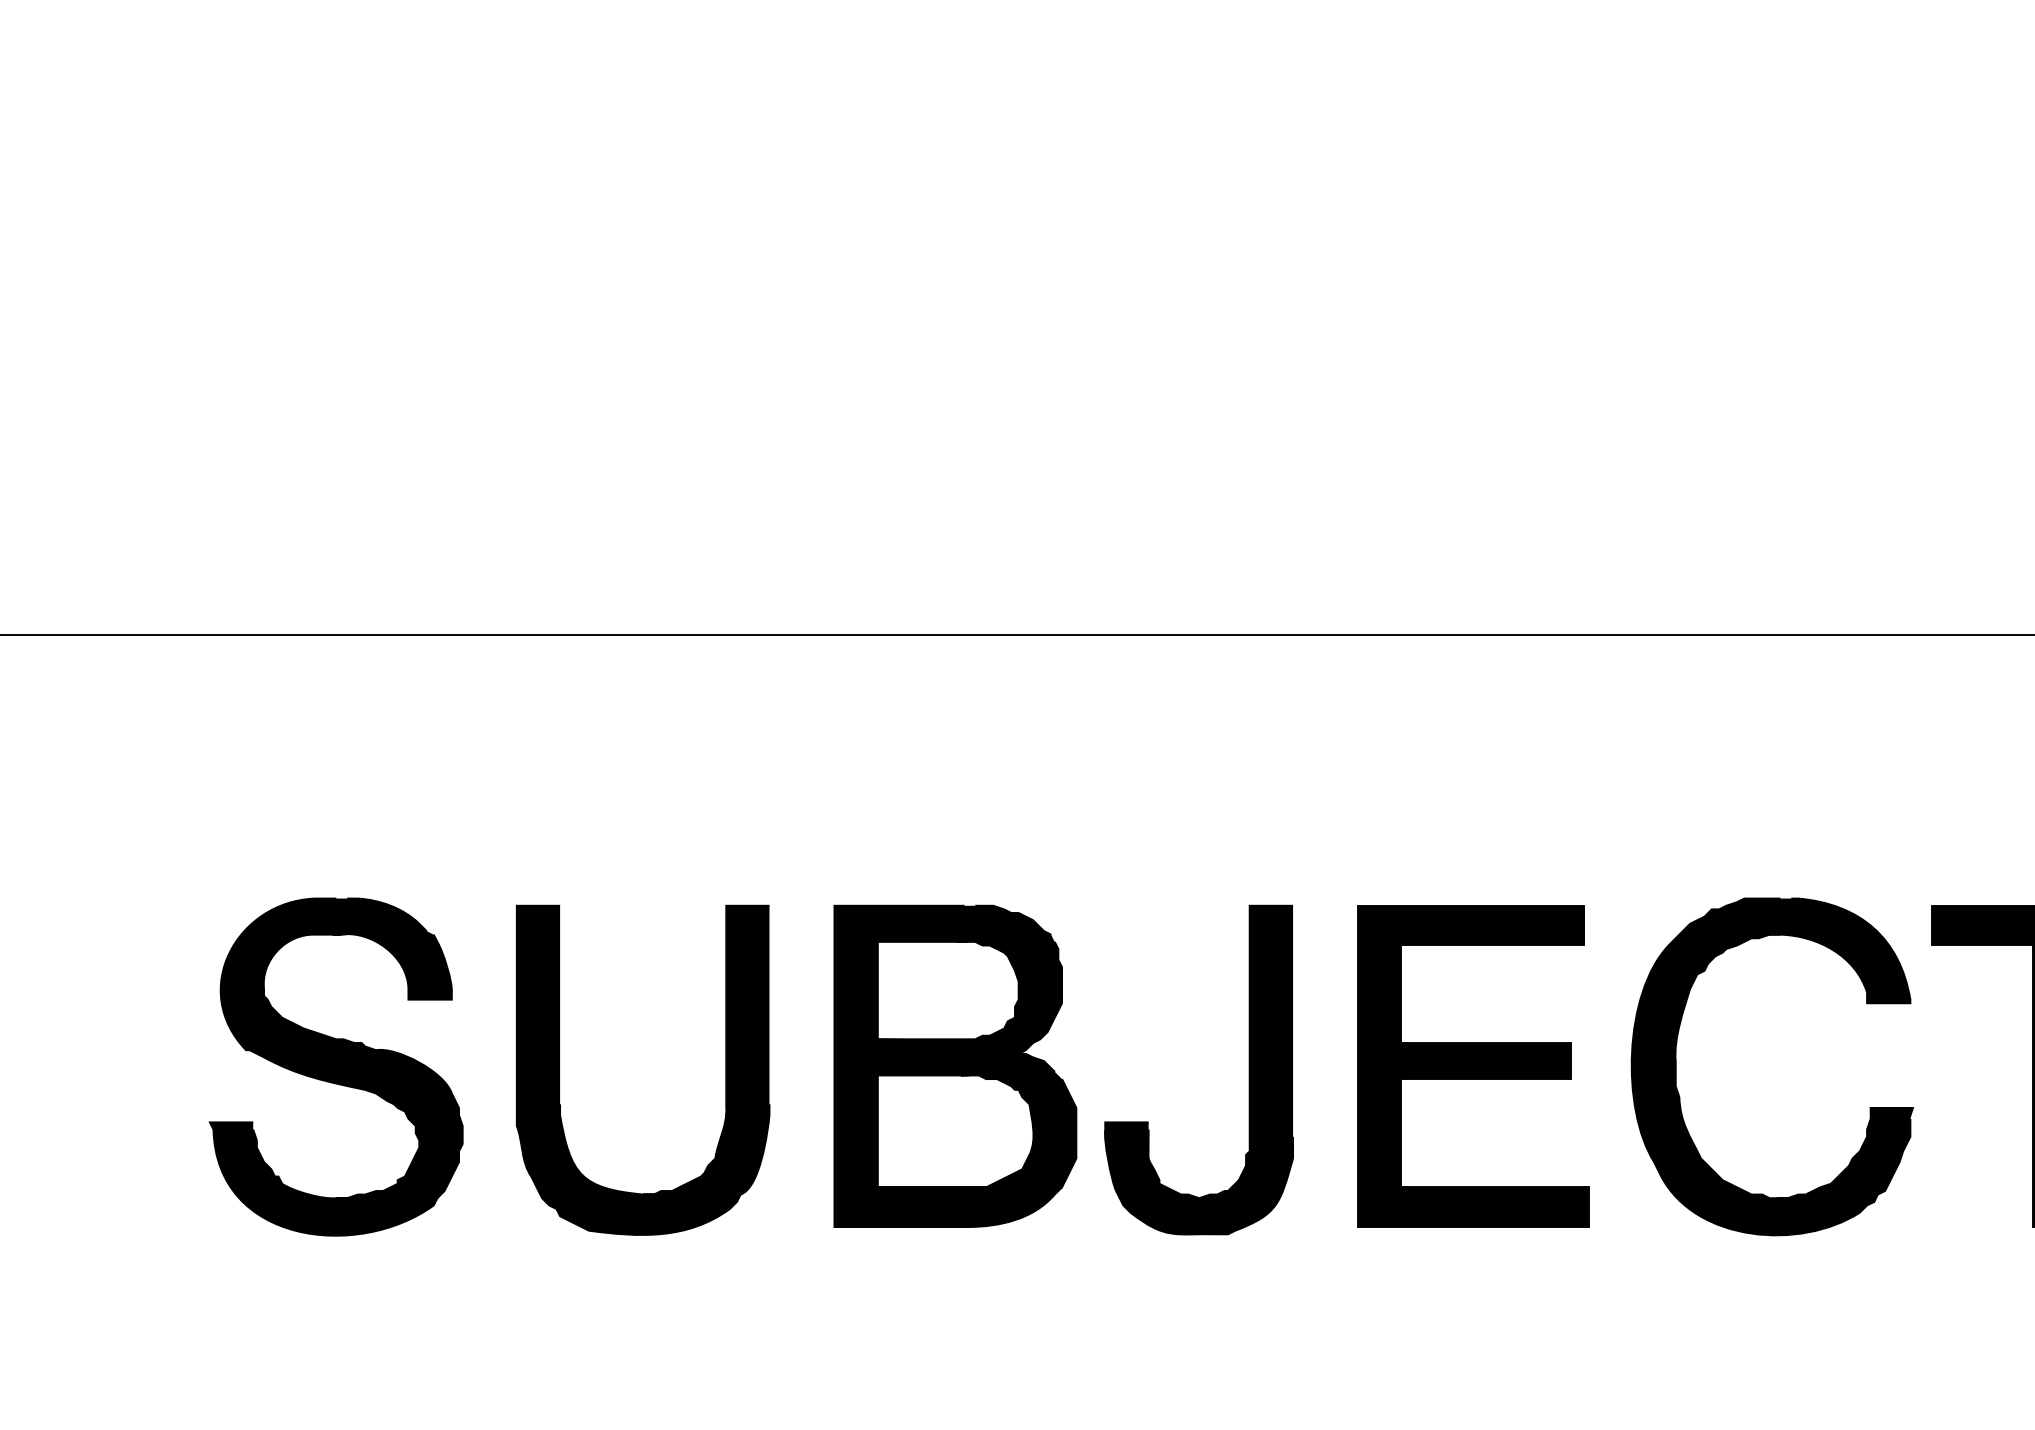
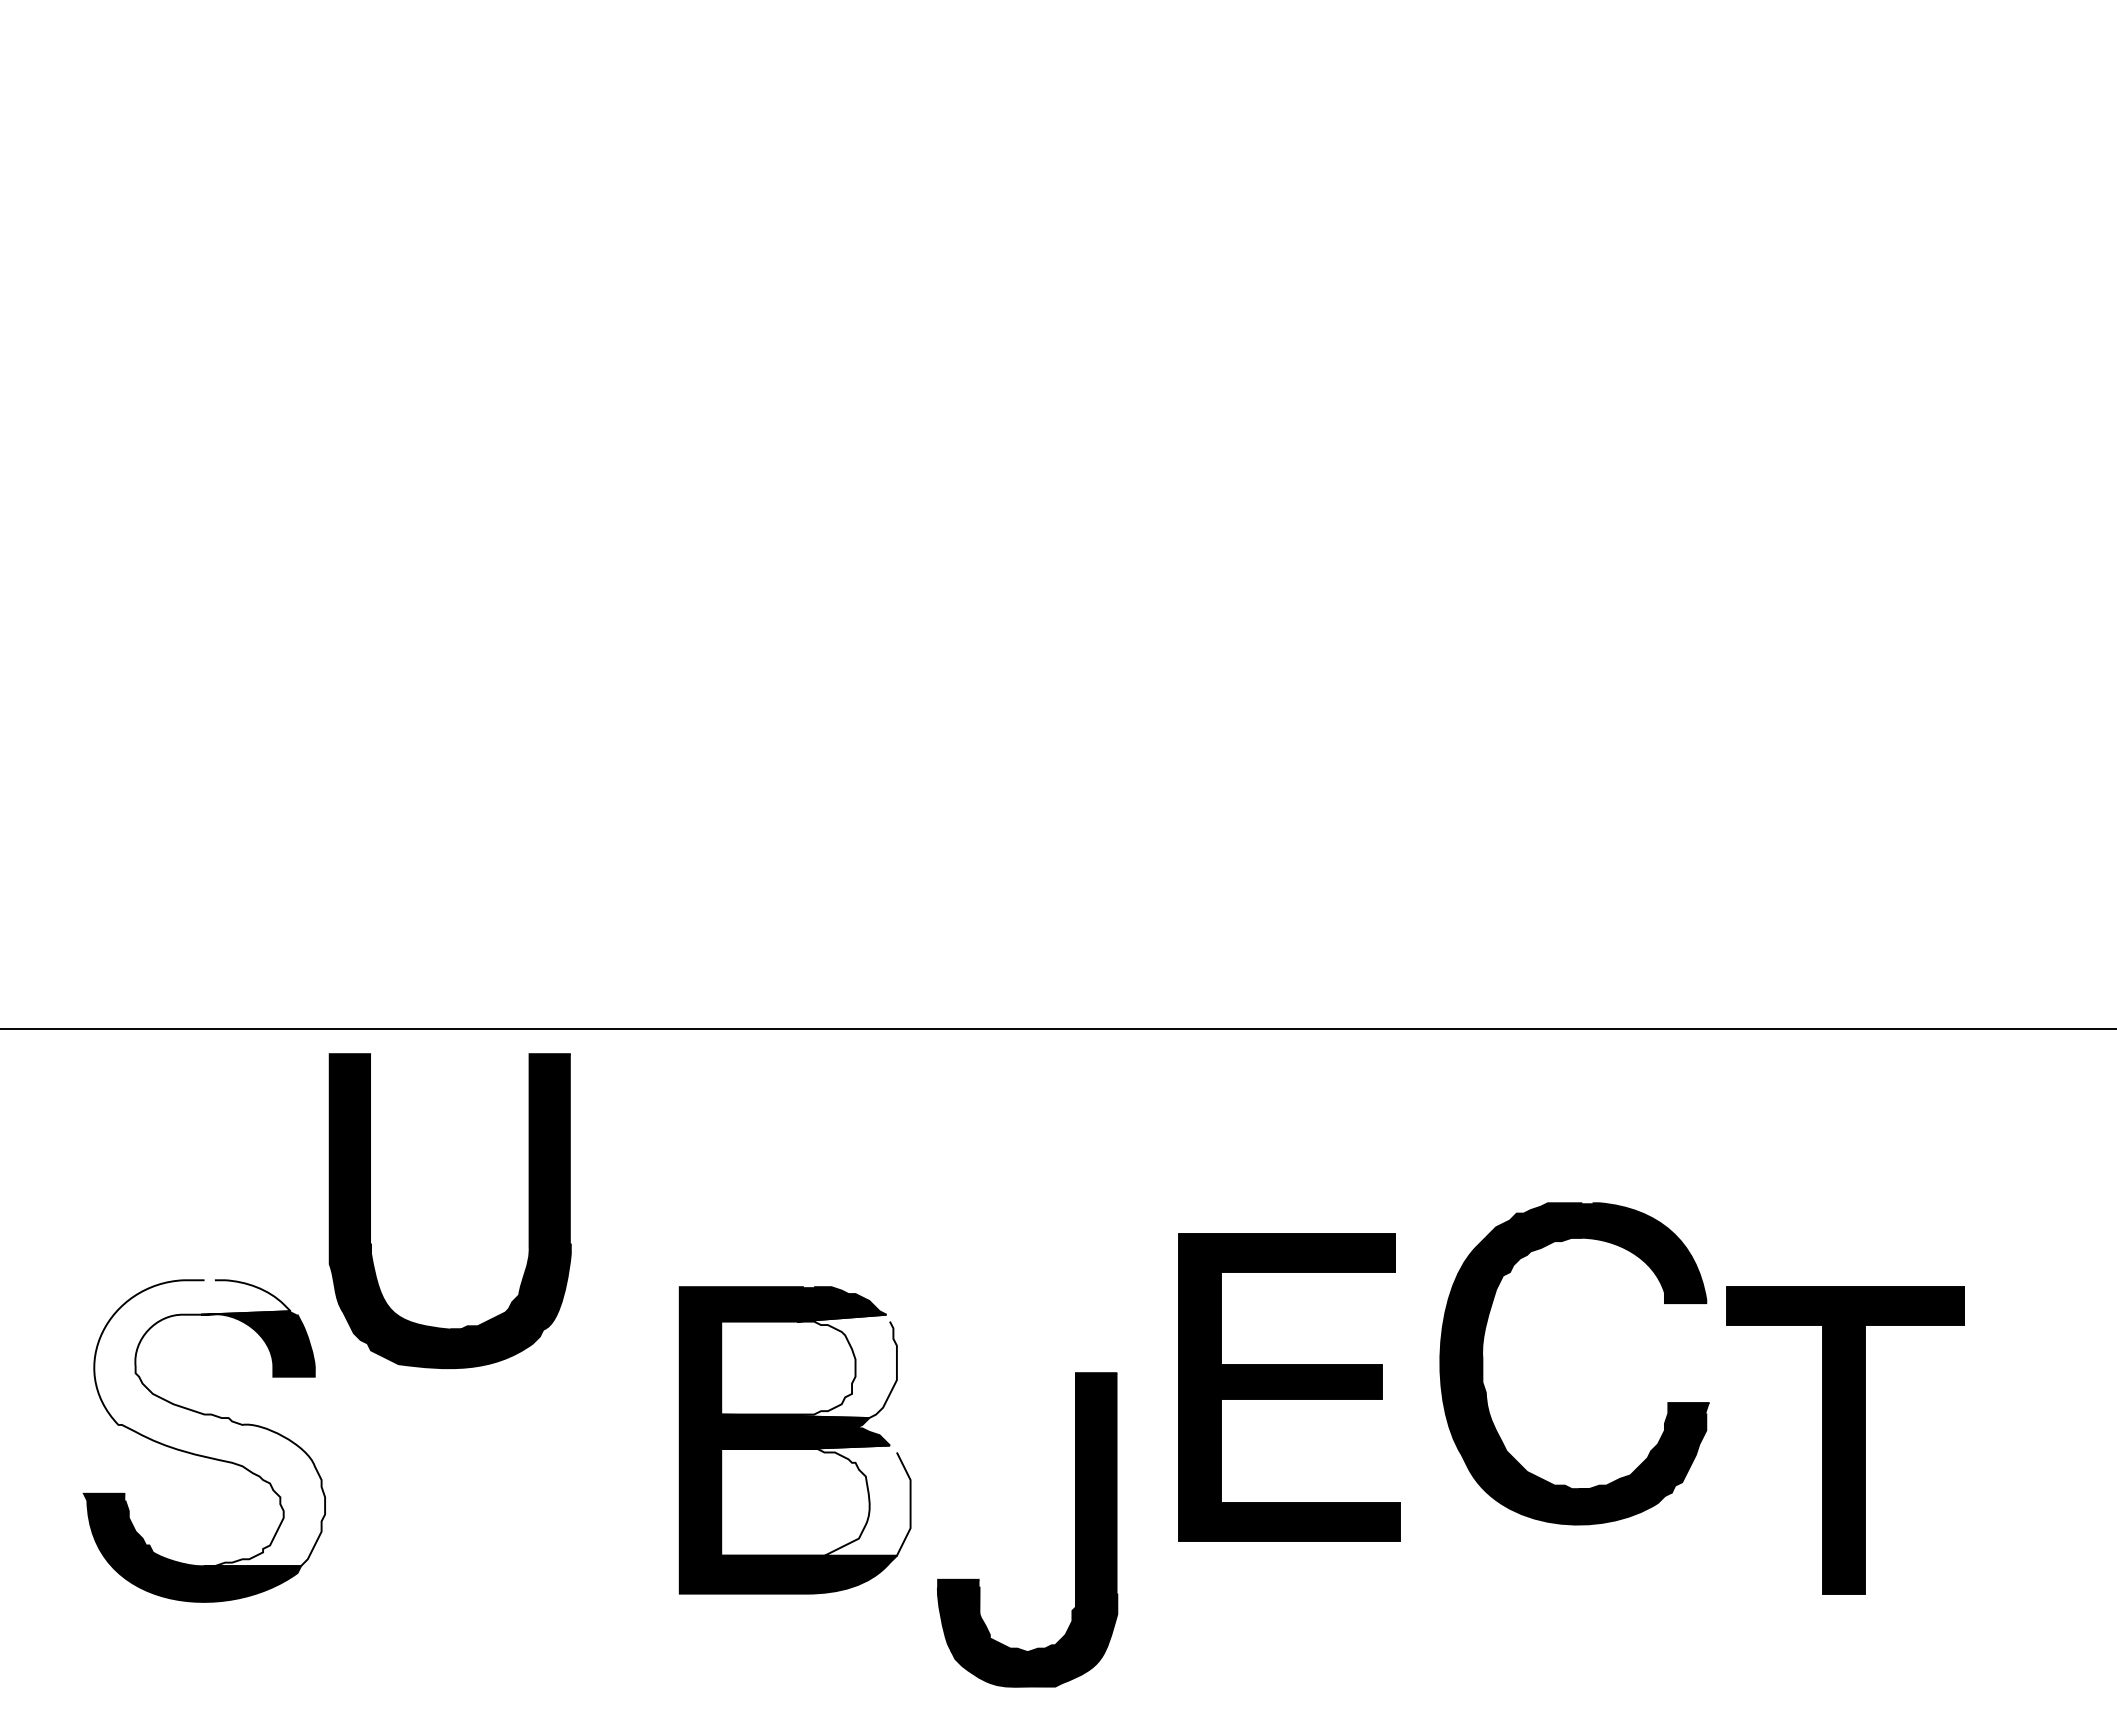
fill: (969, 988) -> (808, 1366), removed
fill: (341, 1048) -> (209, 1423), removed
part: (1473, 1066) -> (1289, 1387), moved
part: (1676, 1066) -> (1483, 1363), moved
part: (1249, 1069) -> (1075, 1529), moved
part: (559, 1070) -> (370, 1211), moved
fill: (976, 1129) -> (815, 1500), removed

